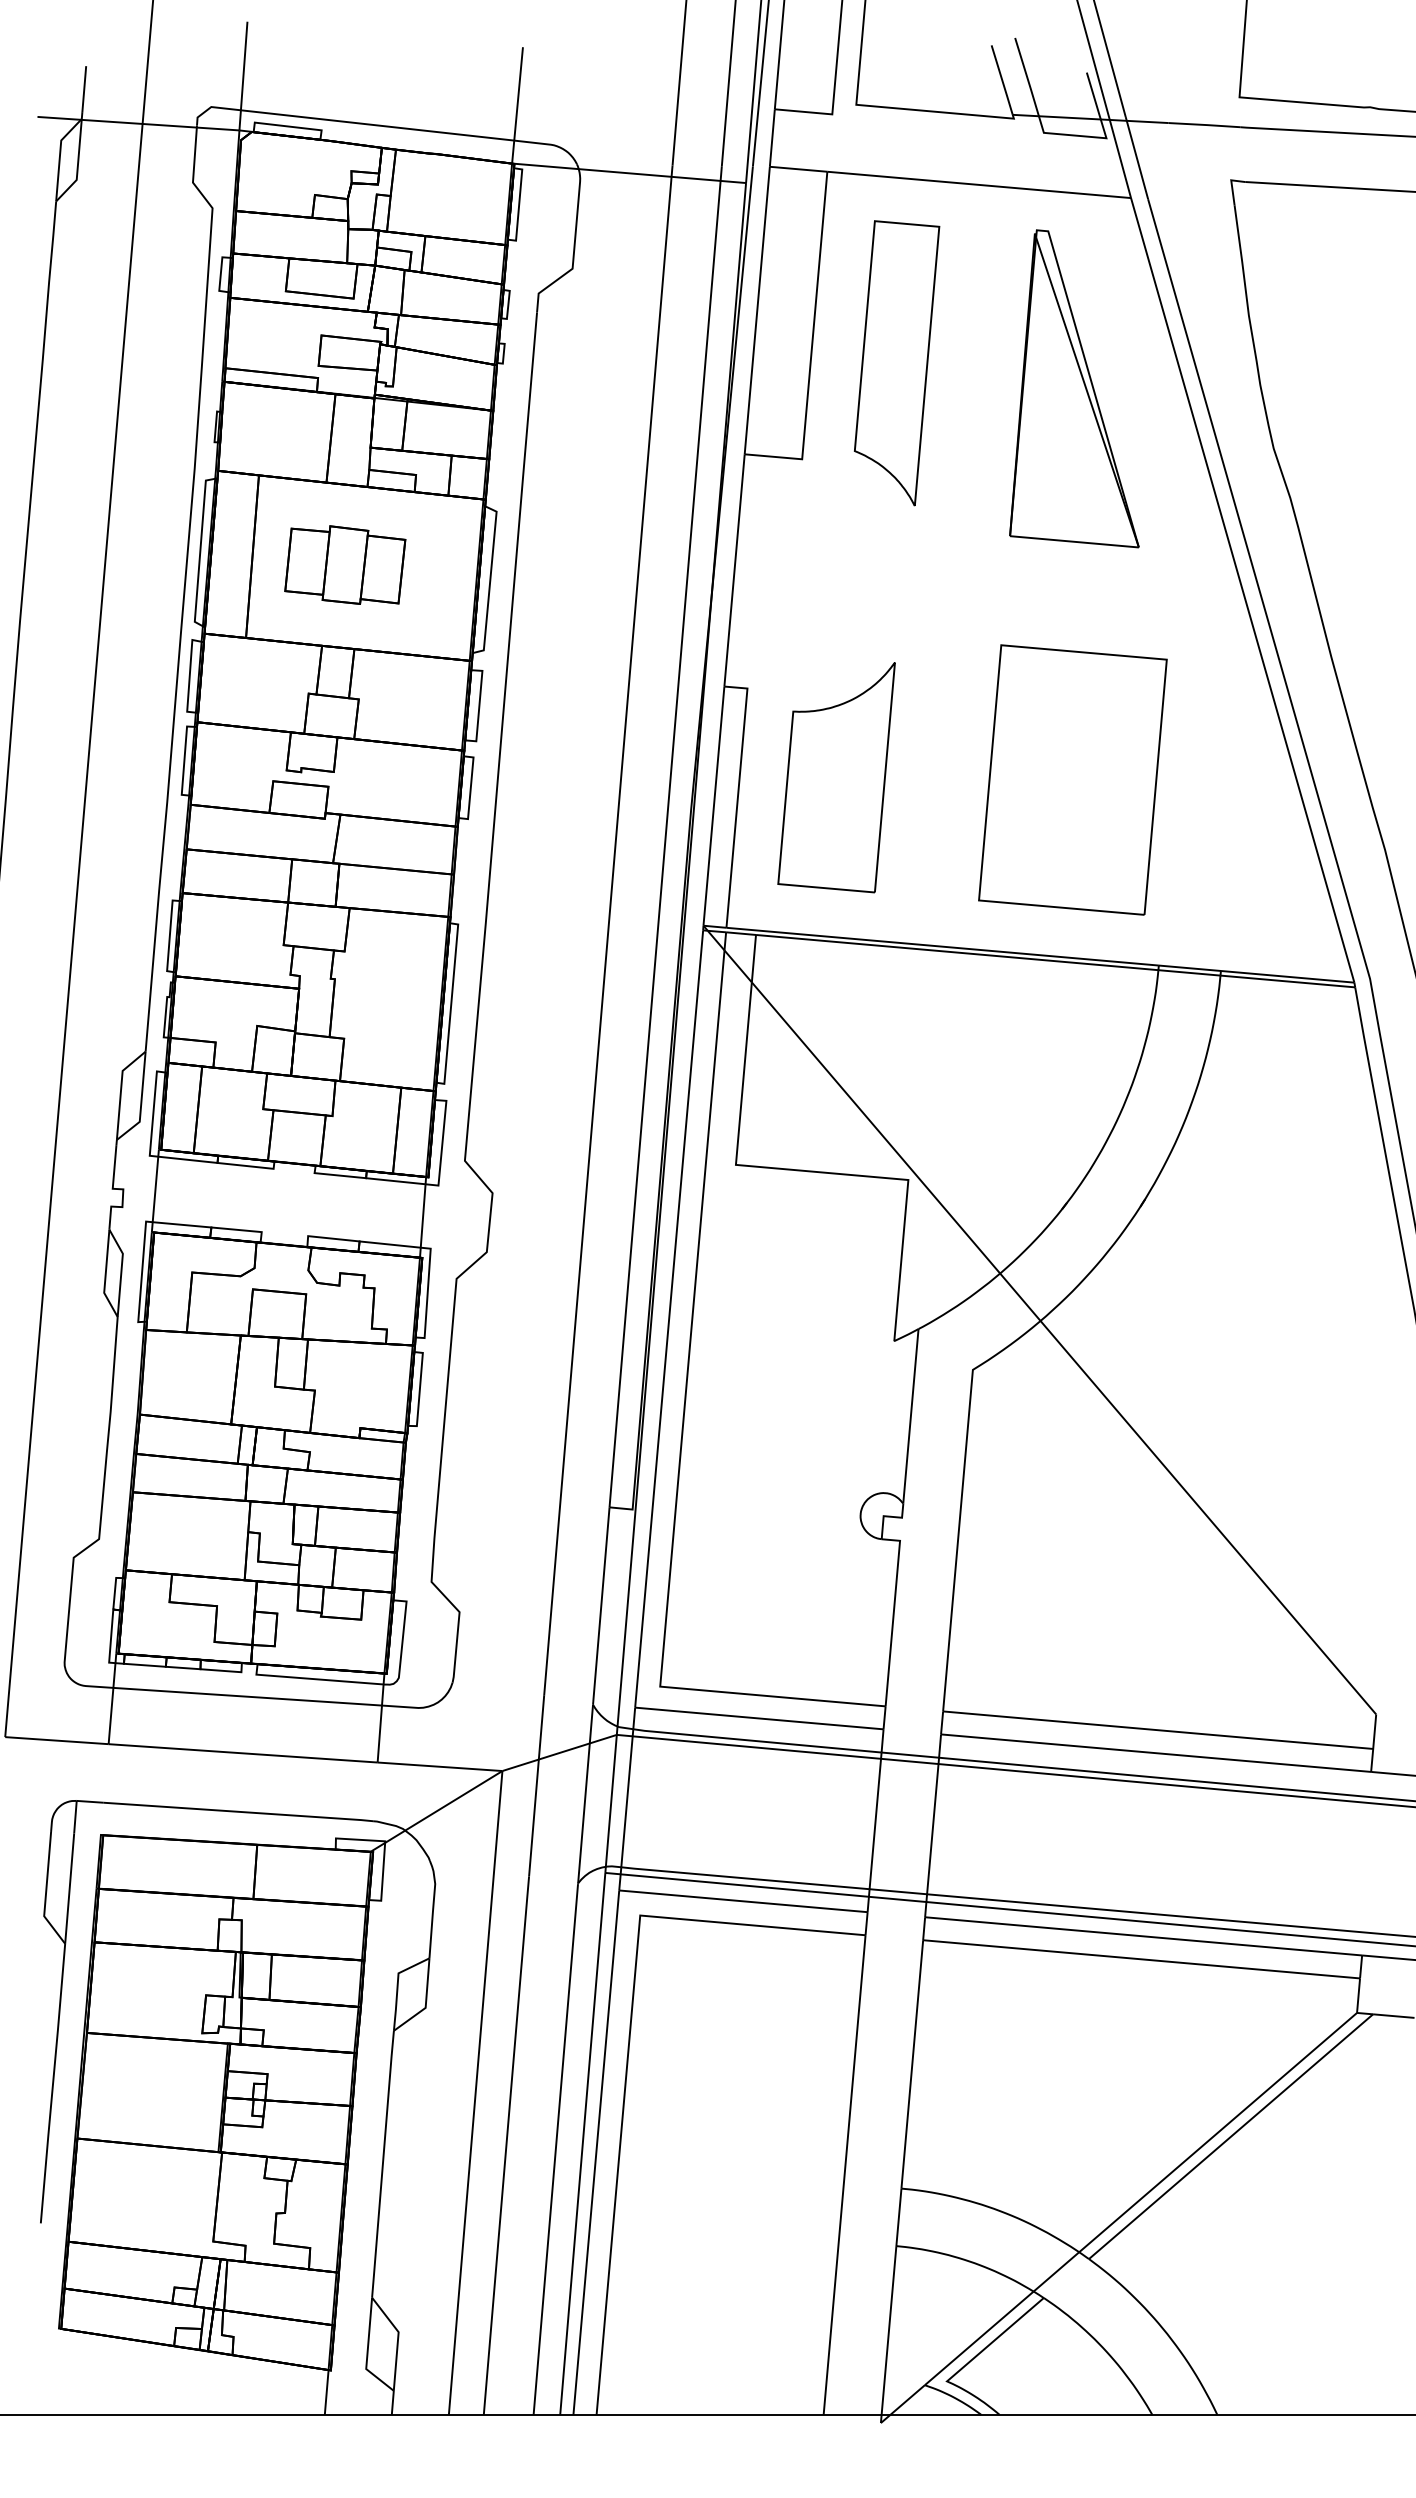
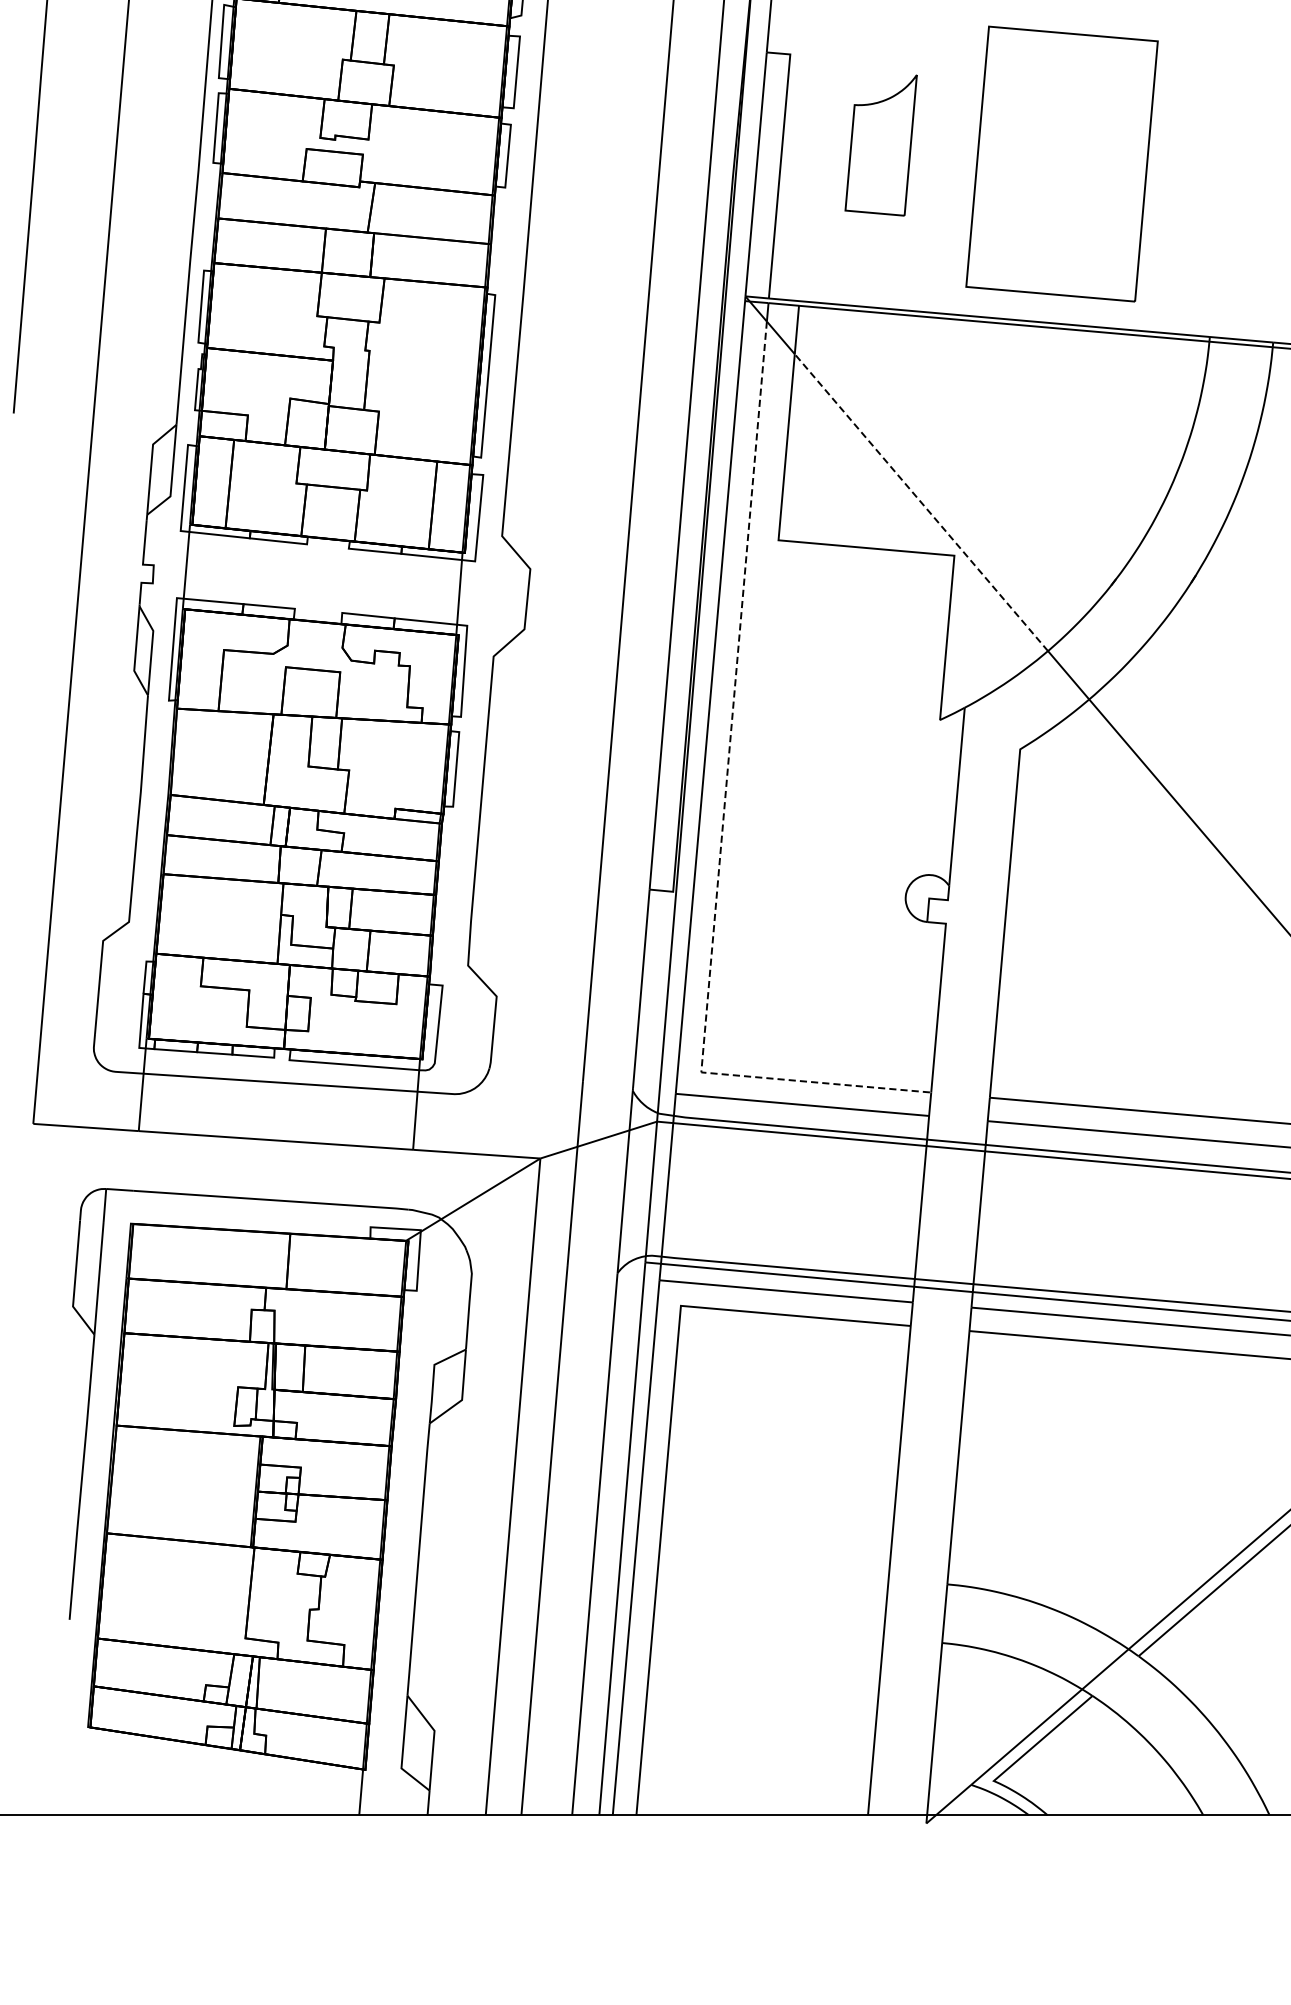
part: (836, 777) -> (881, 145), size x0.6
part: (1072, 779) -> (1061, 163), moved
line: (875, 1127) -> (920, 502), solid -> dashed
line: (682, 1432) -> (724, 813), solid -> dashed

